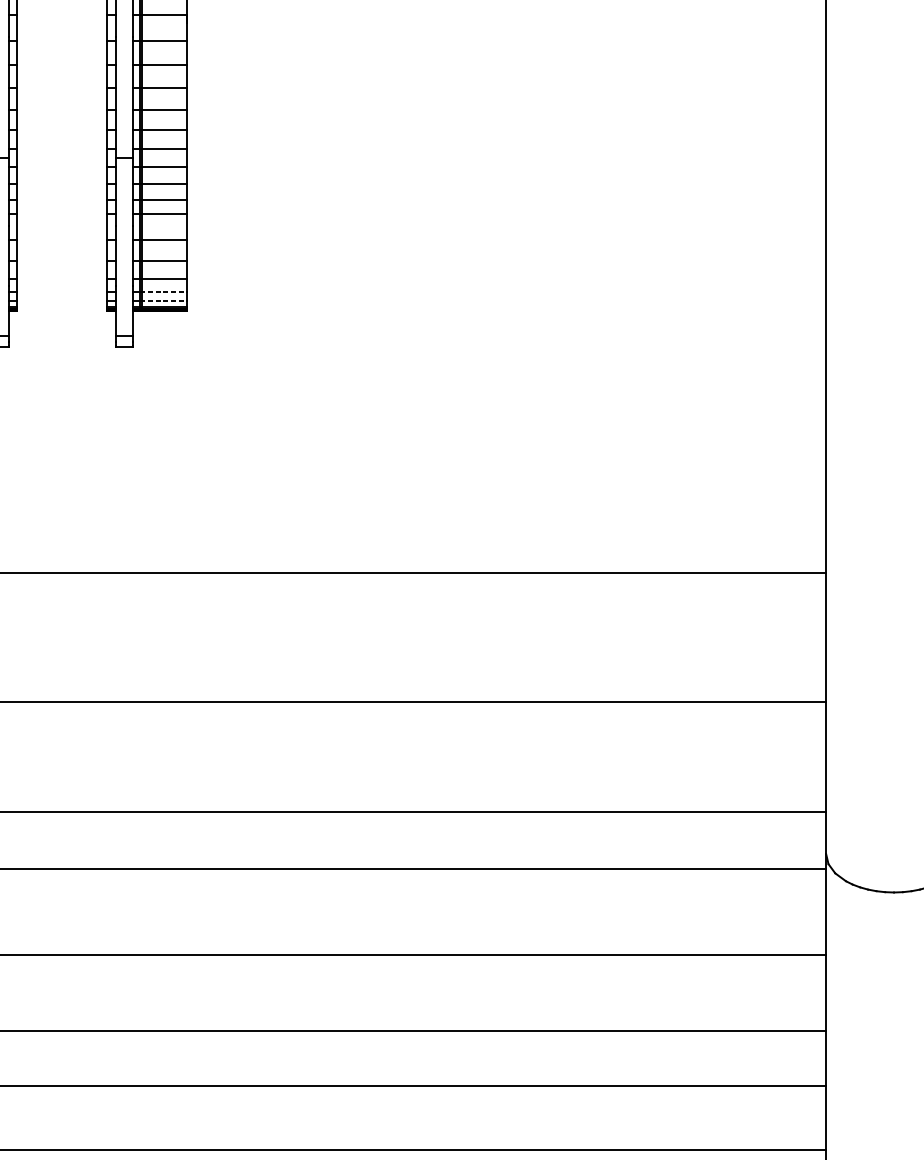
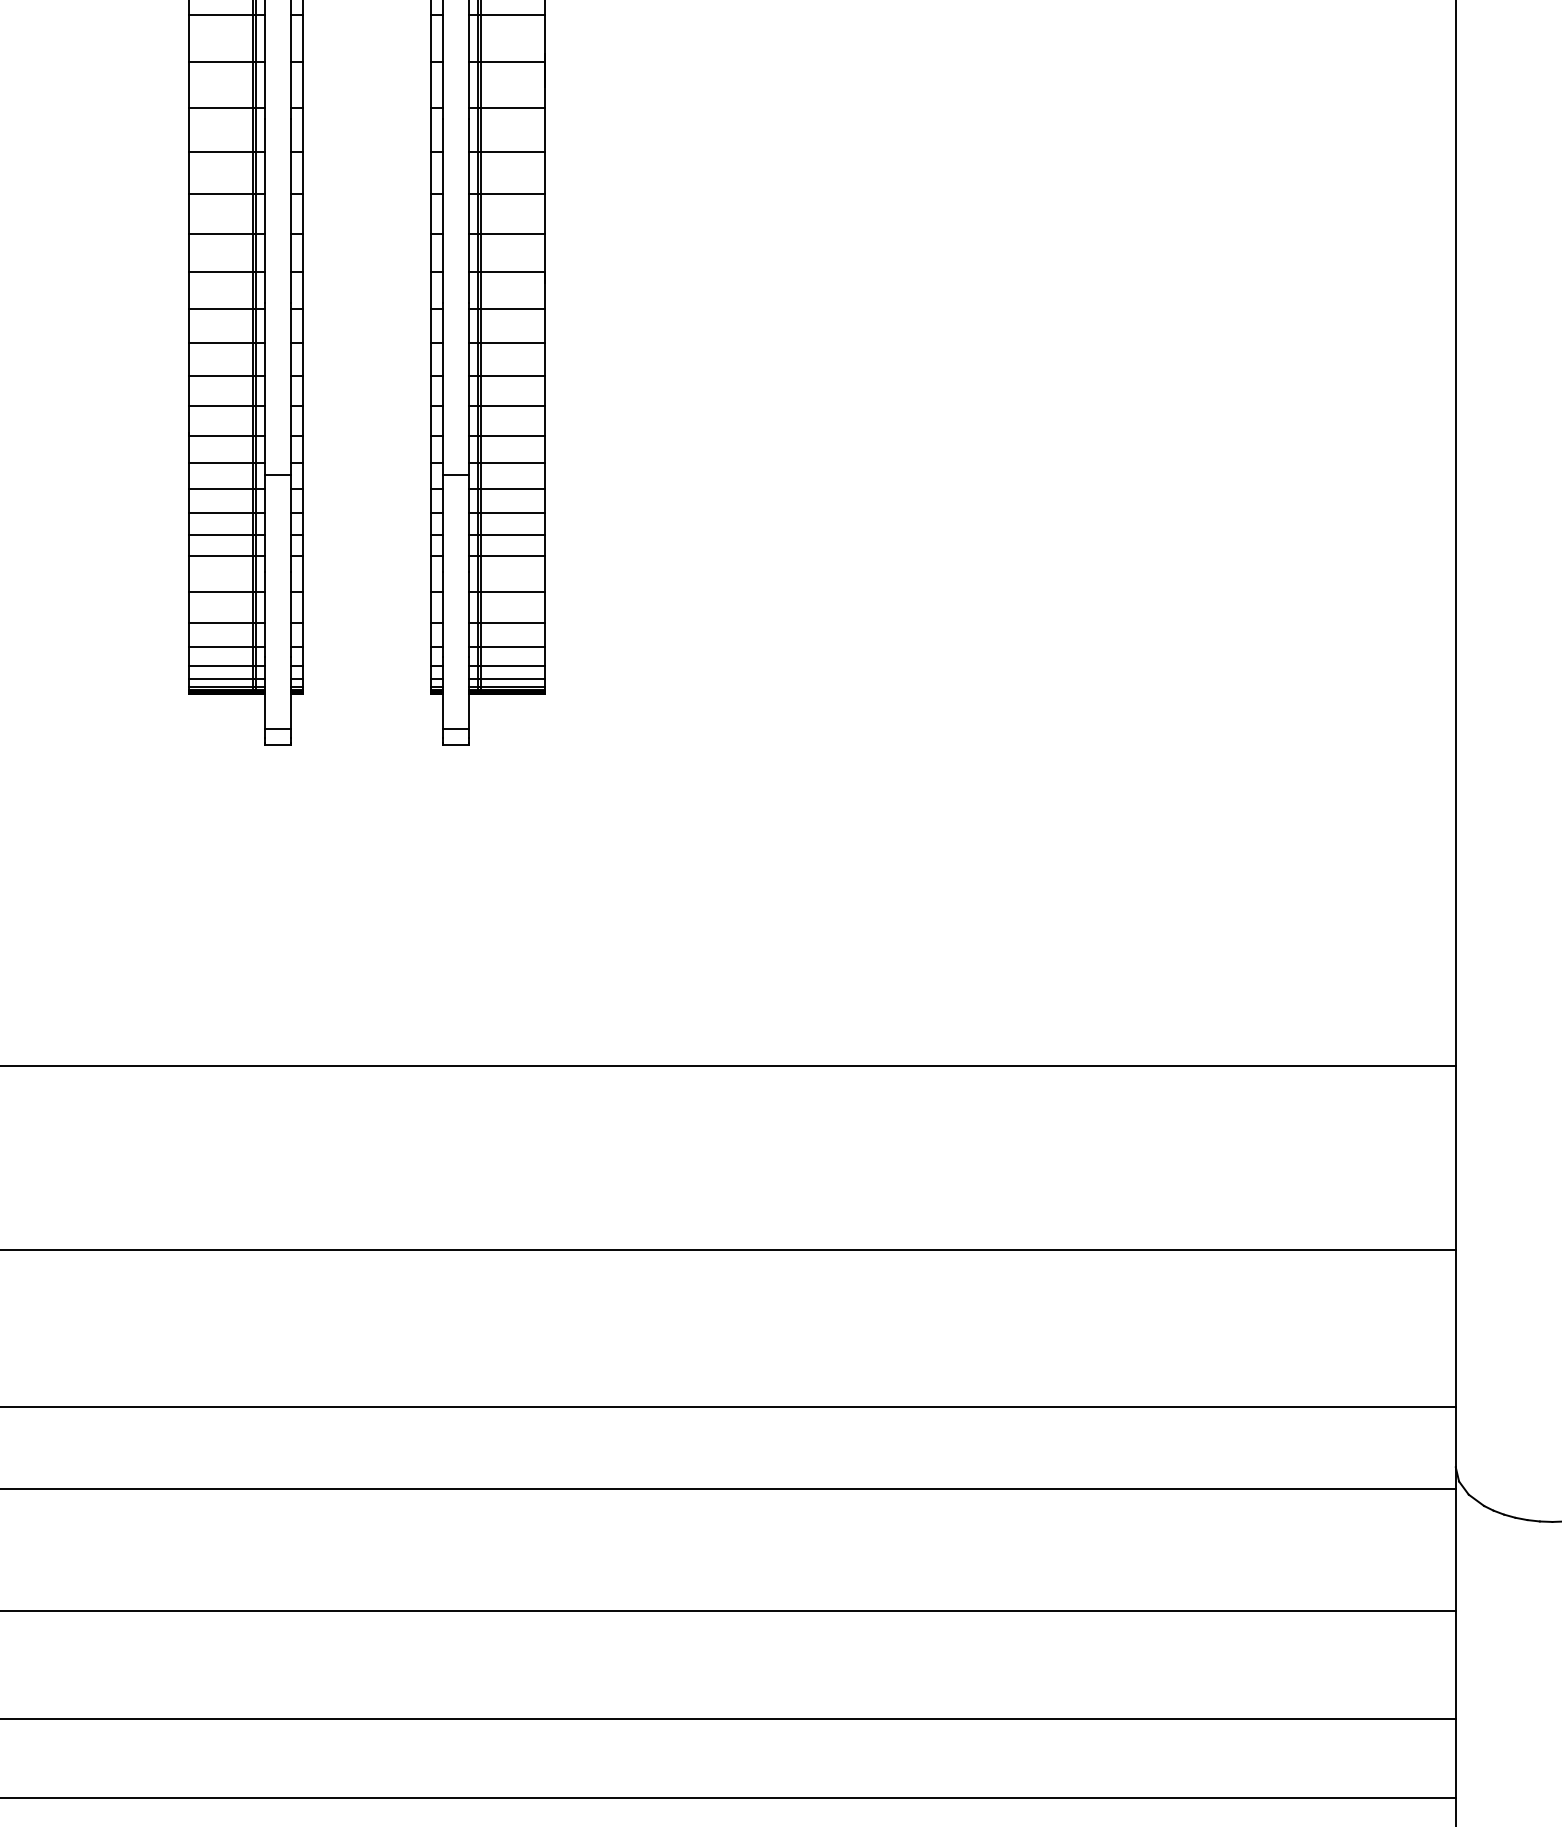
line: (164, 292) -> (512, 666), dashed -> solid
line: (164, 301) -> (512, 679), dashed -> solid

